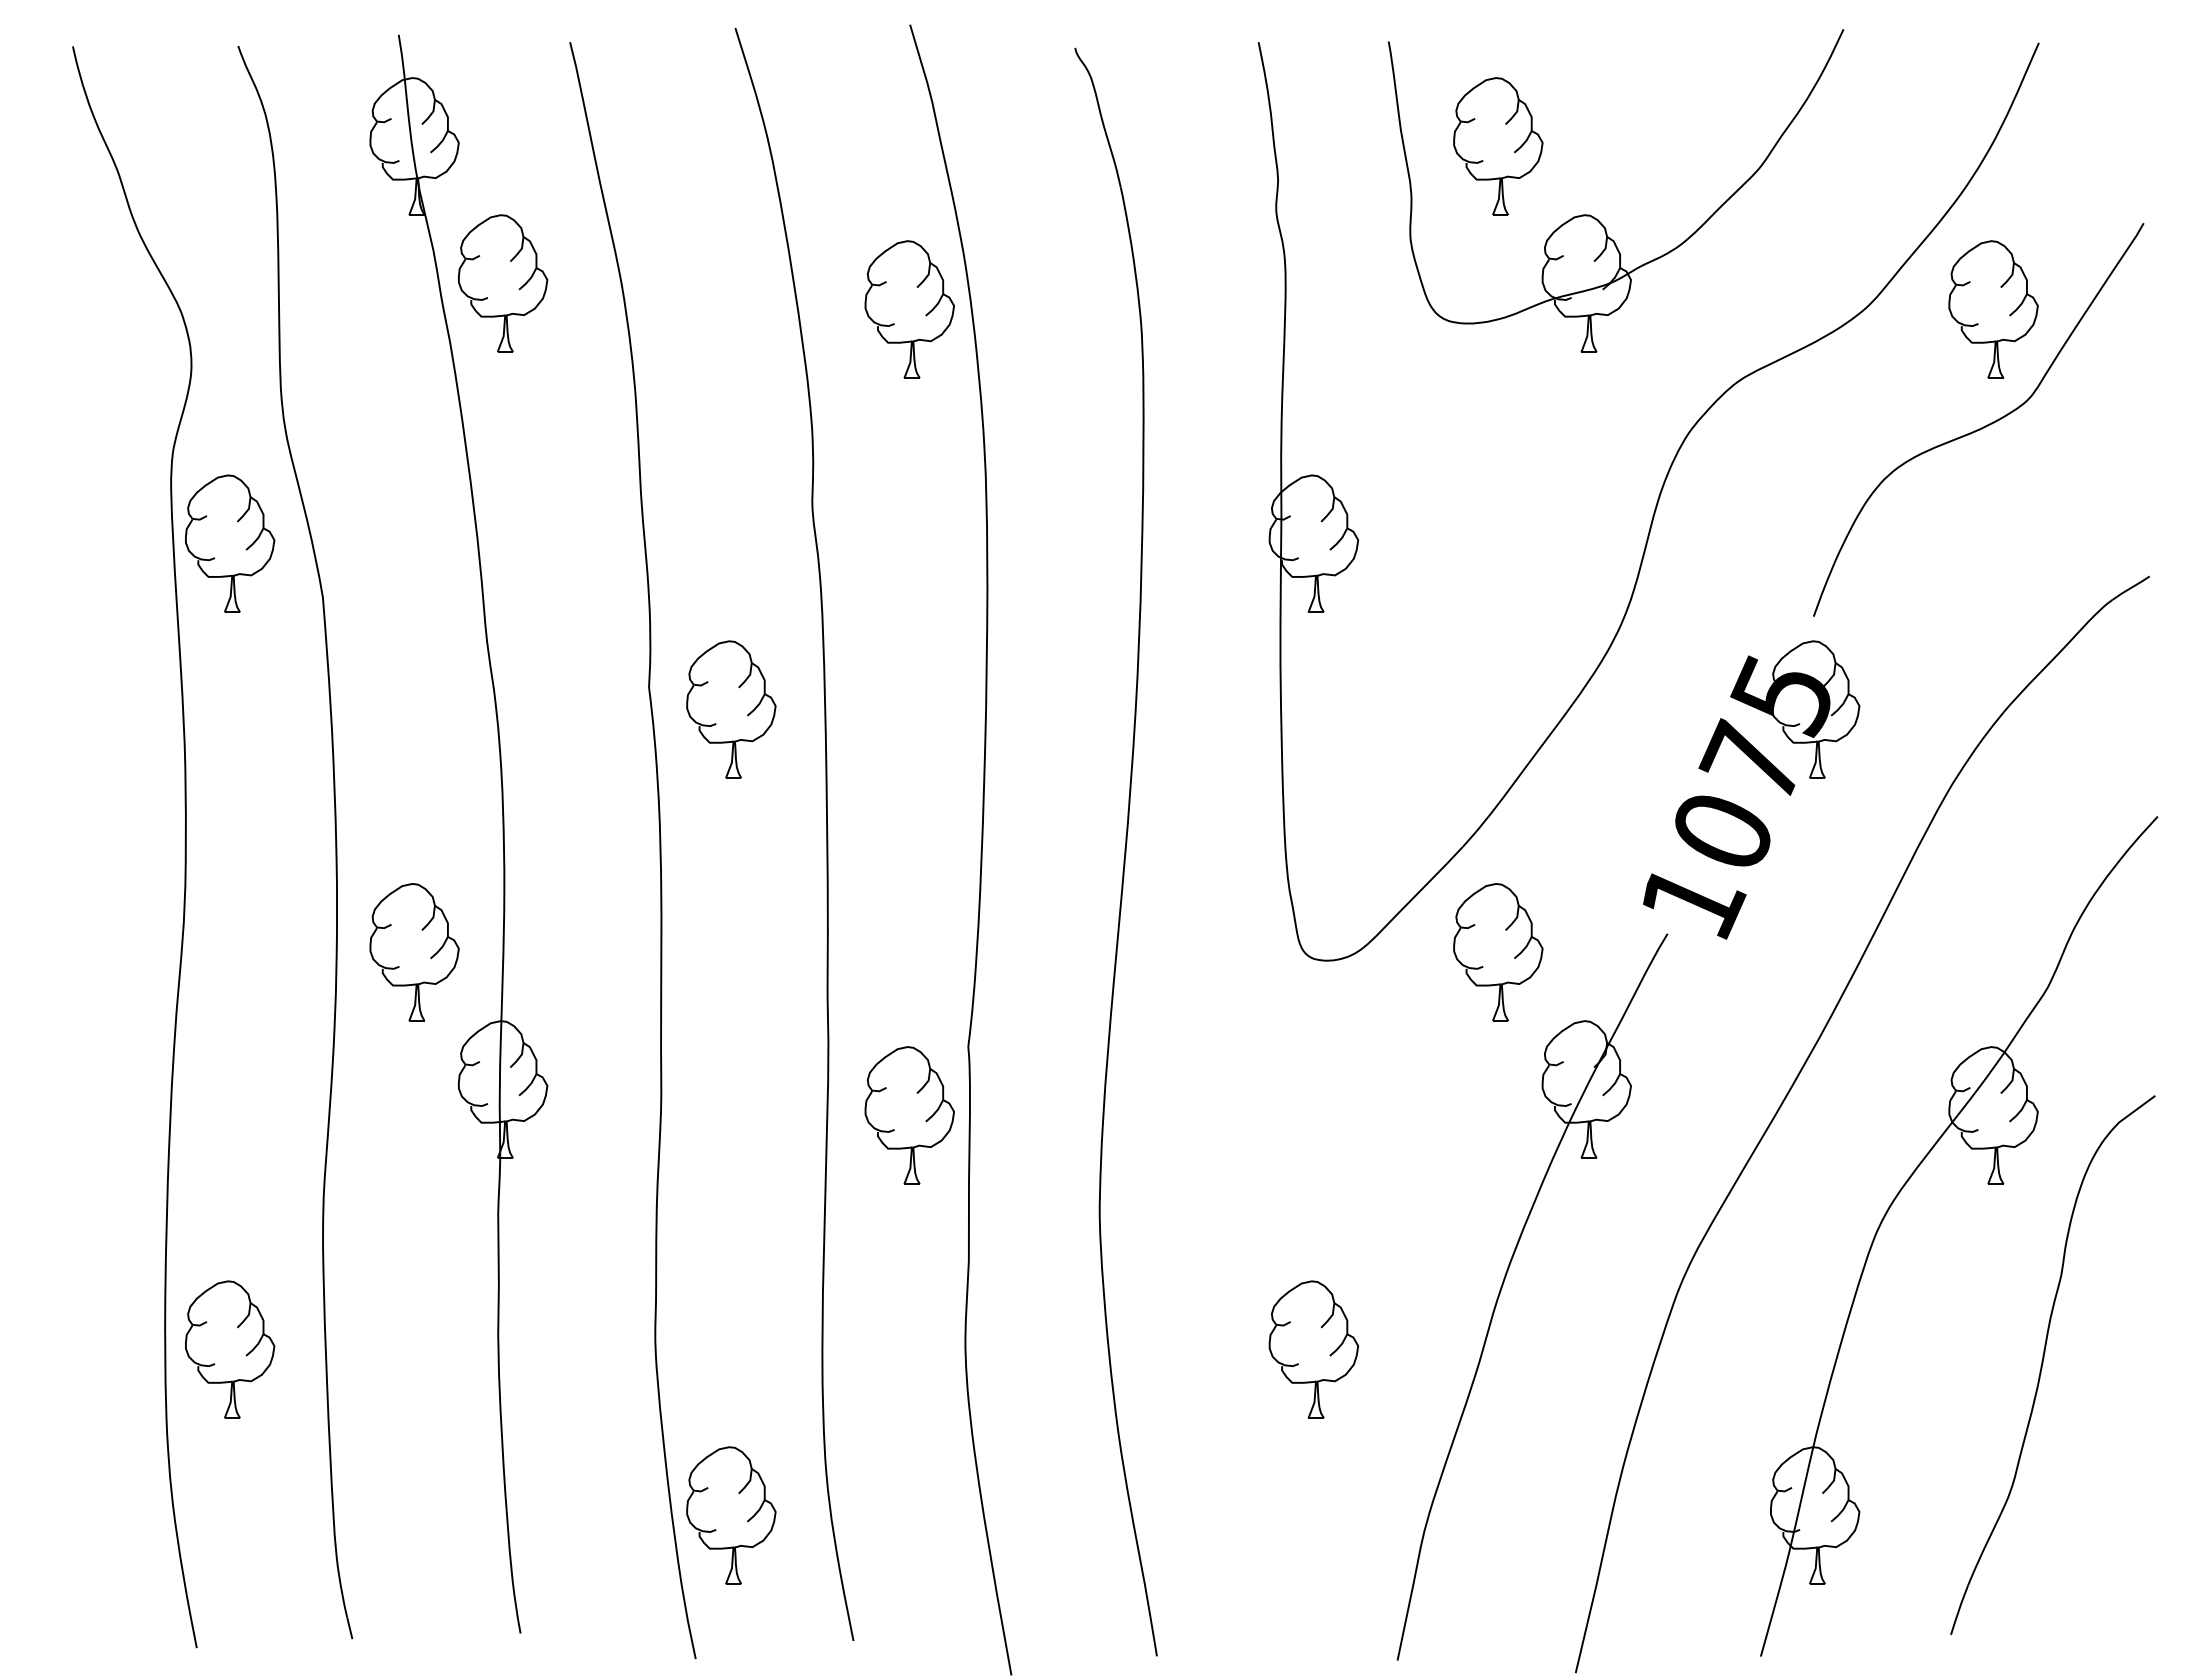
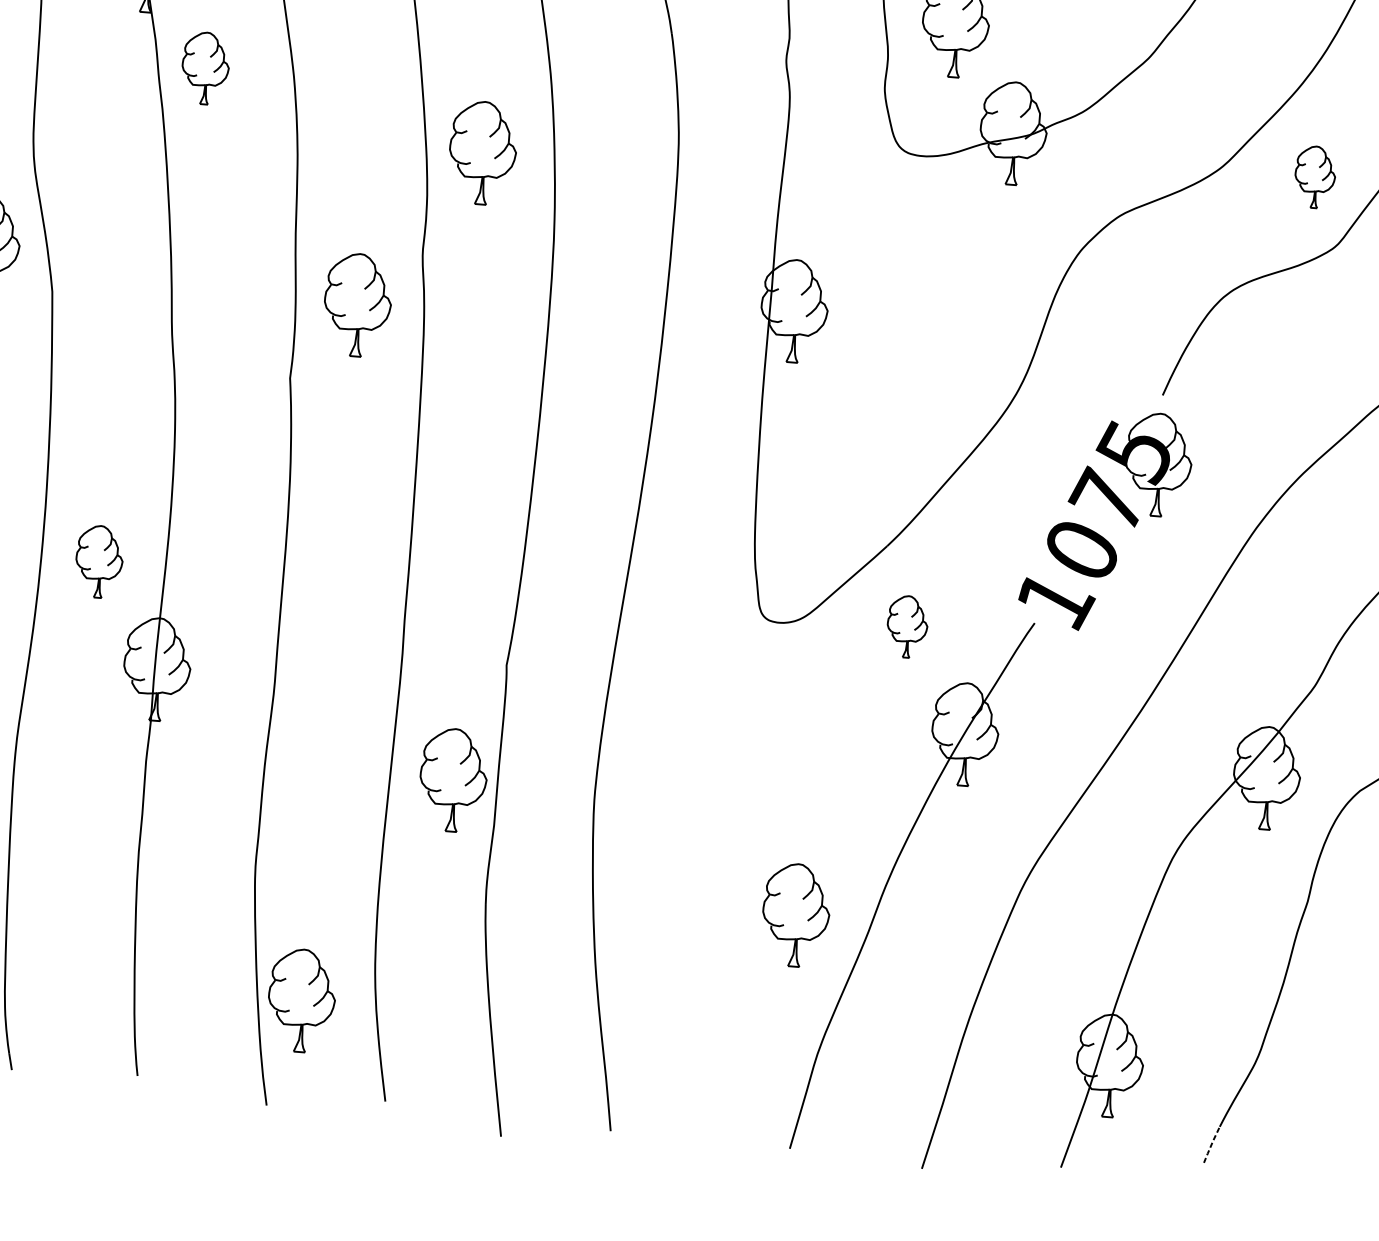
part: (503, 283) -> (205, 68), size x0.7
part: (909, 309) -> (482, 153), moved
part: (1993, 309) -> (1315, 177), size x0.6
part: (731, 709) -> (357, 305), moved
part: (414, 952) -> (99, 561), size x0.7
part: (1498, 952) -> (907, 626), size x0.6
part: (909, 1115) -> (453, 780), moved
part: (1313, 1349) -> (795, 915), moved
line: (1959, 1610) -> (1211, 1145), solid -> dashed

